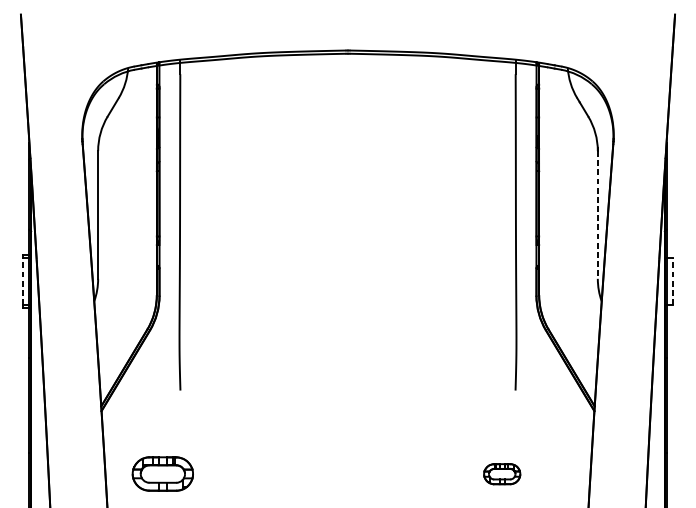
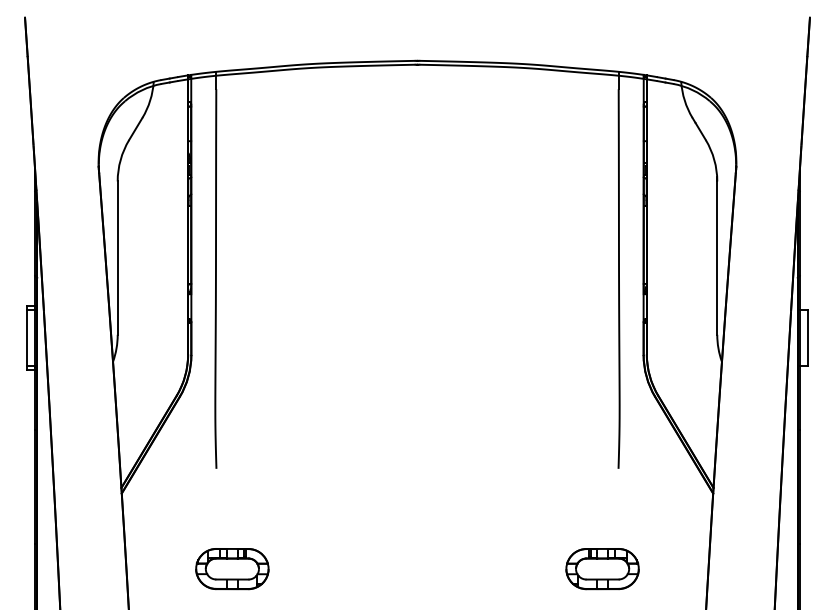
line: (598, 215) -> (717, 258), dashed -> solid
line: (22, 281) -> (27, 337), dashed -> solid
line: (673, 281) -> (807, 337), dashed -> solid
part: (162, 474) -> (232, 569), moved
part: (502, 474) -> (602, 569), size x1.67

